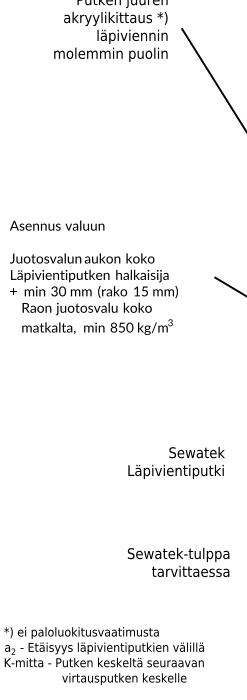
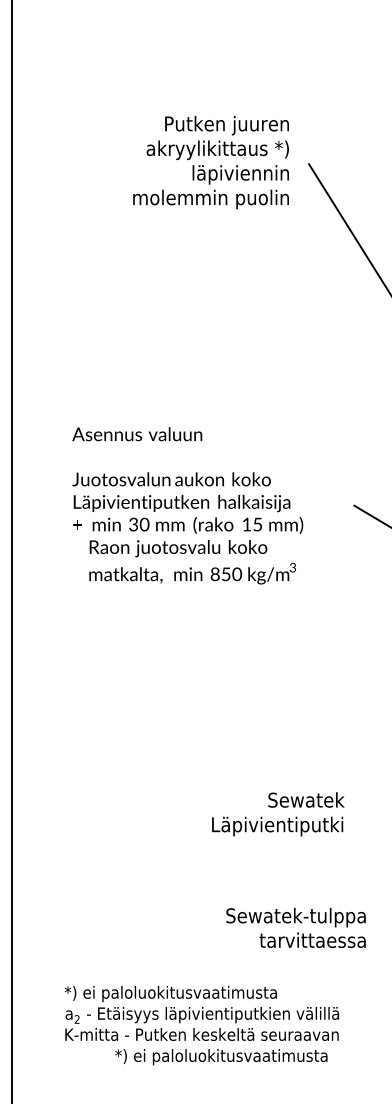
text: (176, 463) -> (278, 814), moved
text: (178, 562) -> (295, 927), moved
text: (118, 679) -> (221, 1057), virtausputken keskelle -> *) ei paloluokitusvaatimusta

